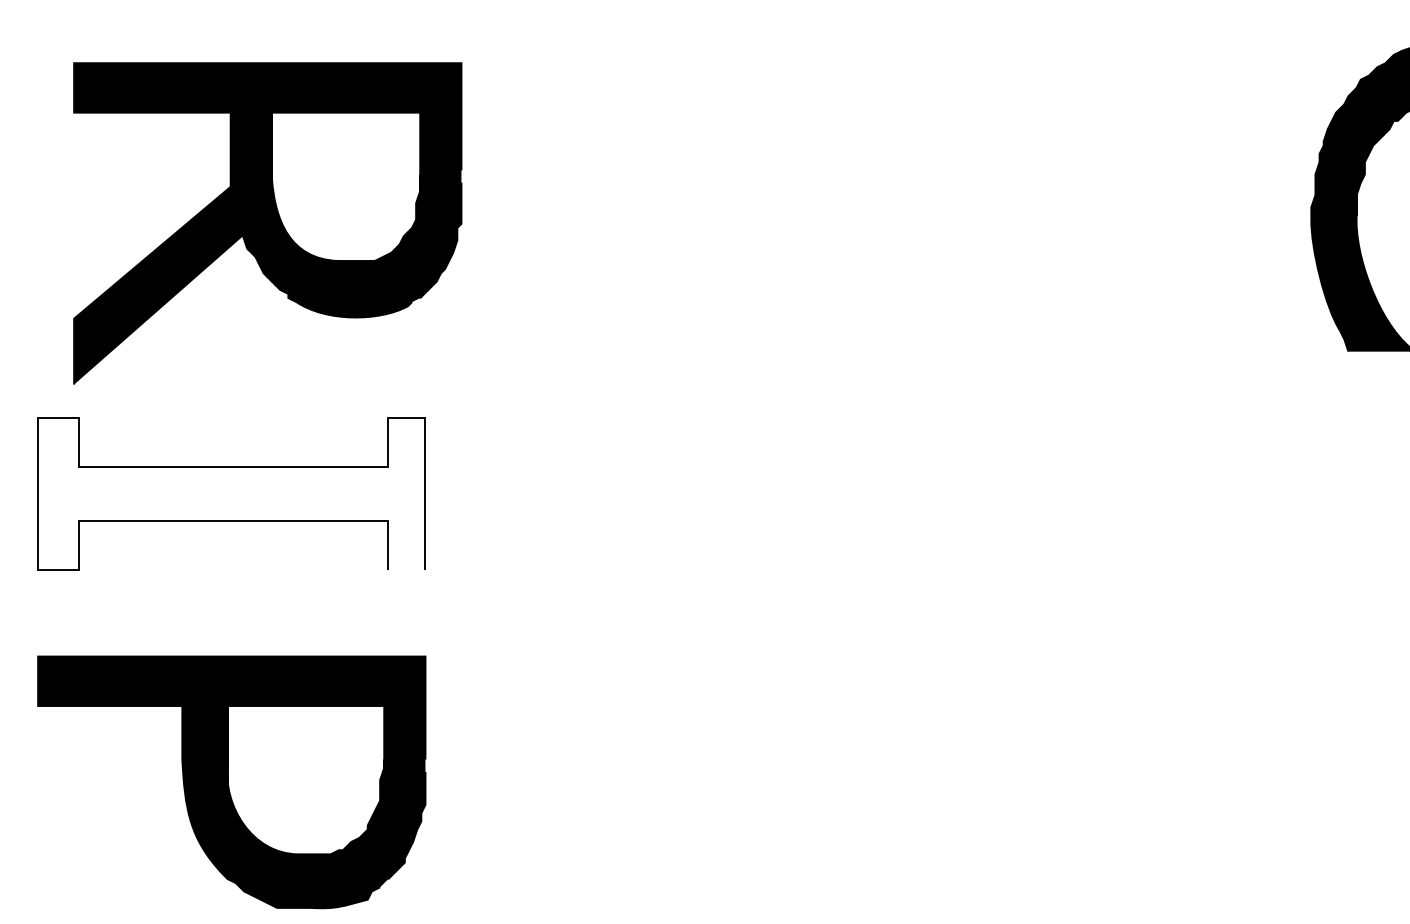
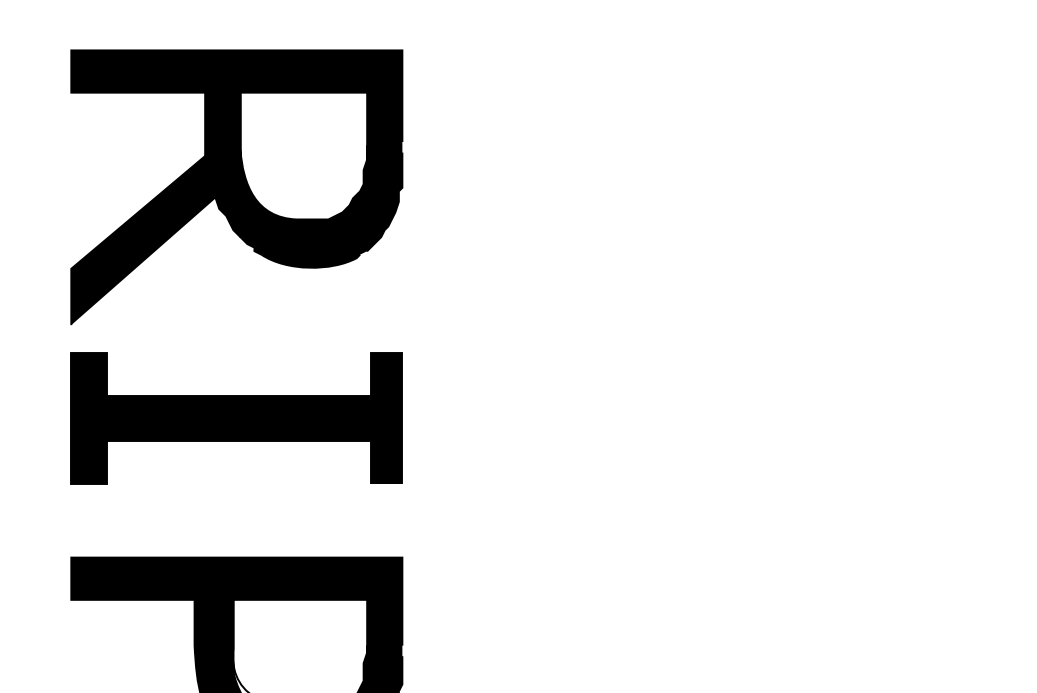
part: (267, 223) -> (236, 187), moved
fill: (231, 493) -> (236, 418), added

